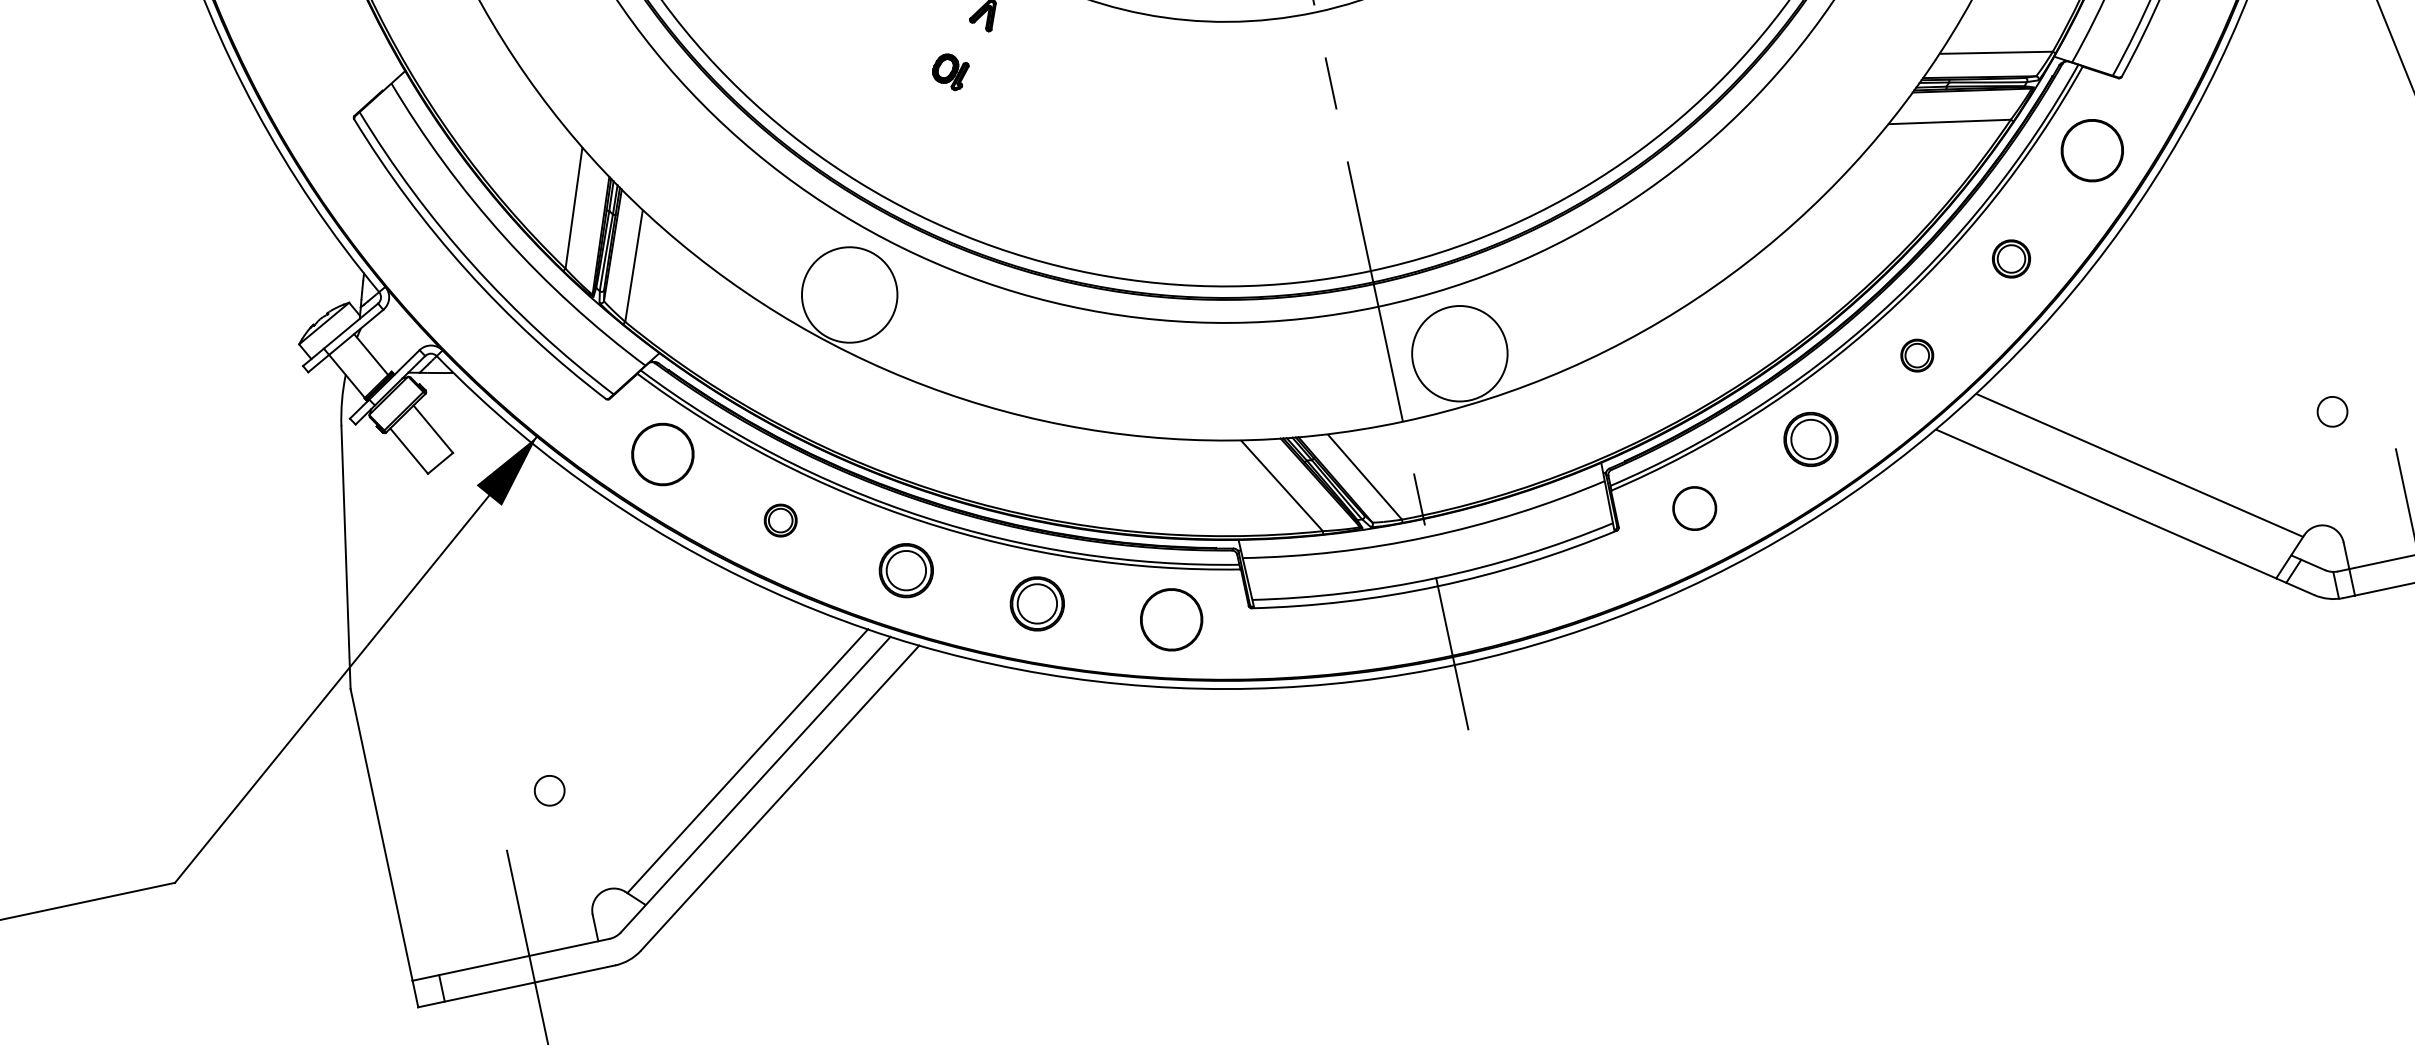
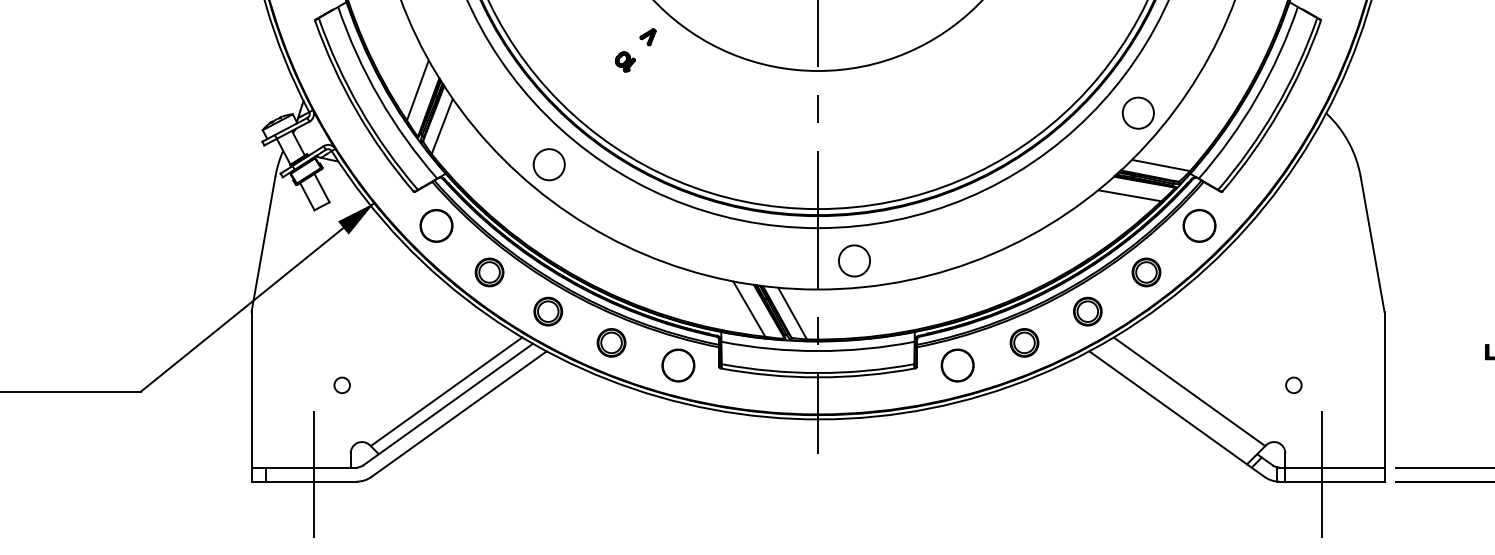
part: (2011, 259) -> (1146, 272), size x1.43
circle: (848, 294) -> (548, 164), size x0.62
circle: (1459, 352) -> (854, 260), size x0.62
part: (1916, 355) -> (1087, 311), size x1.67
circle: (1694, 508) -> (957, 365), size x1.43
part: (780, 520) -> (489, 272), size x1.67

